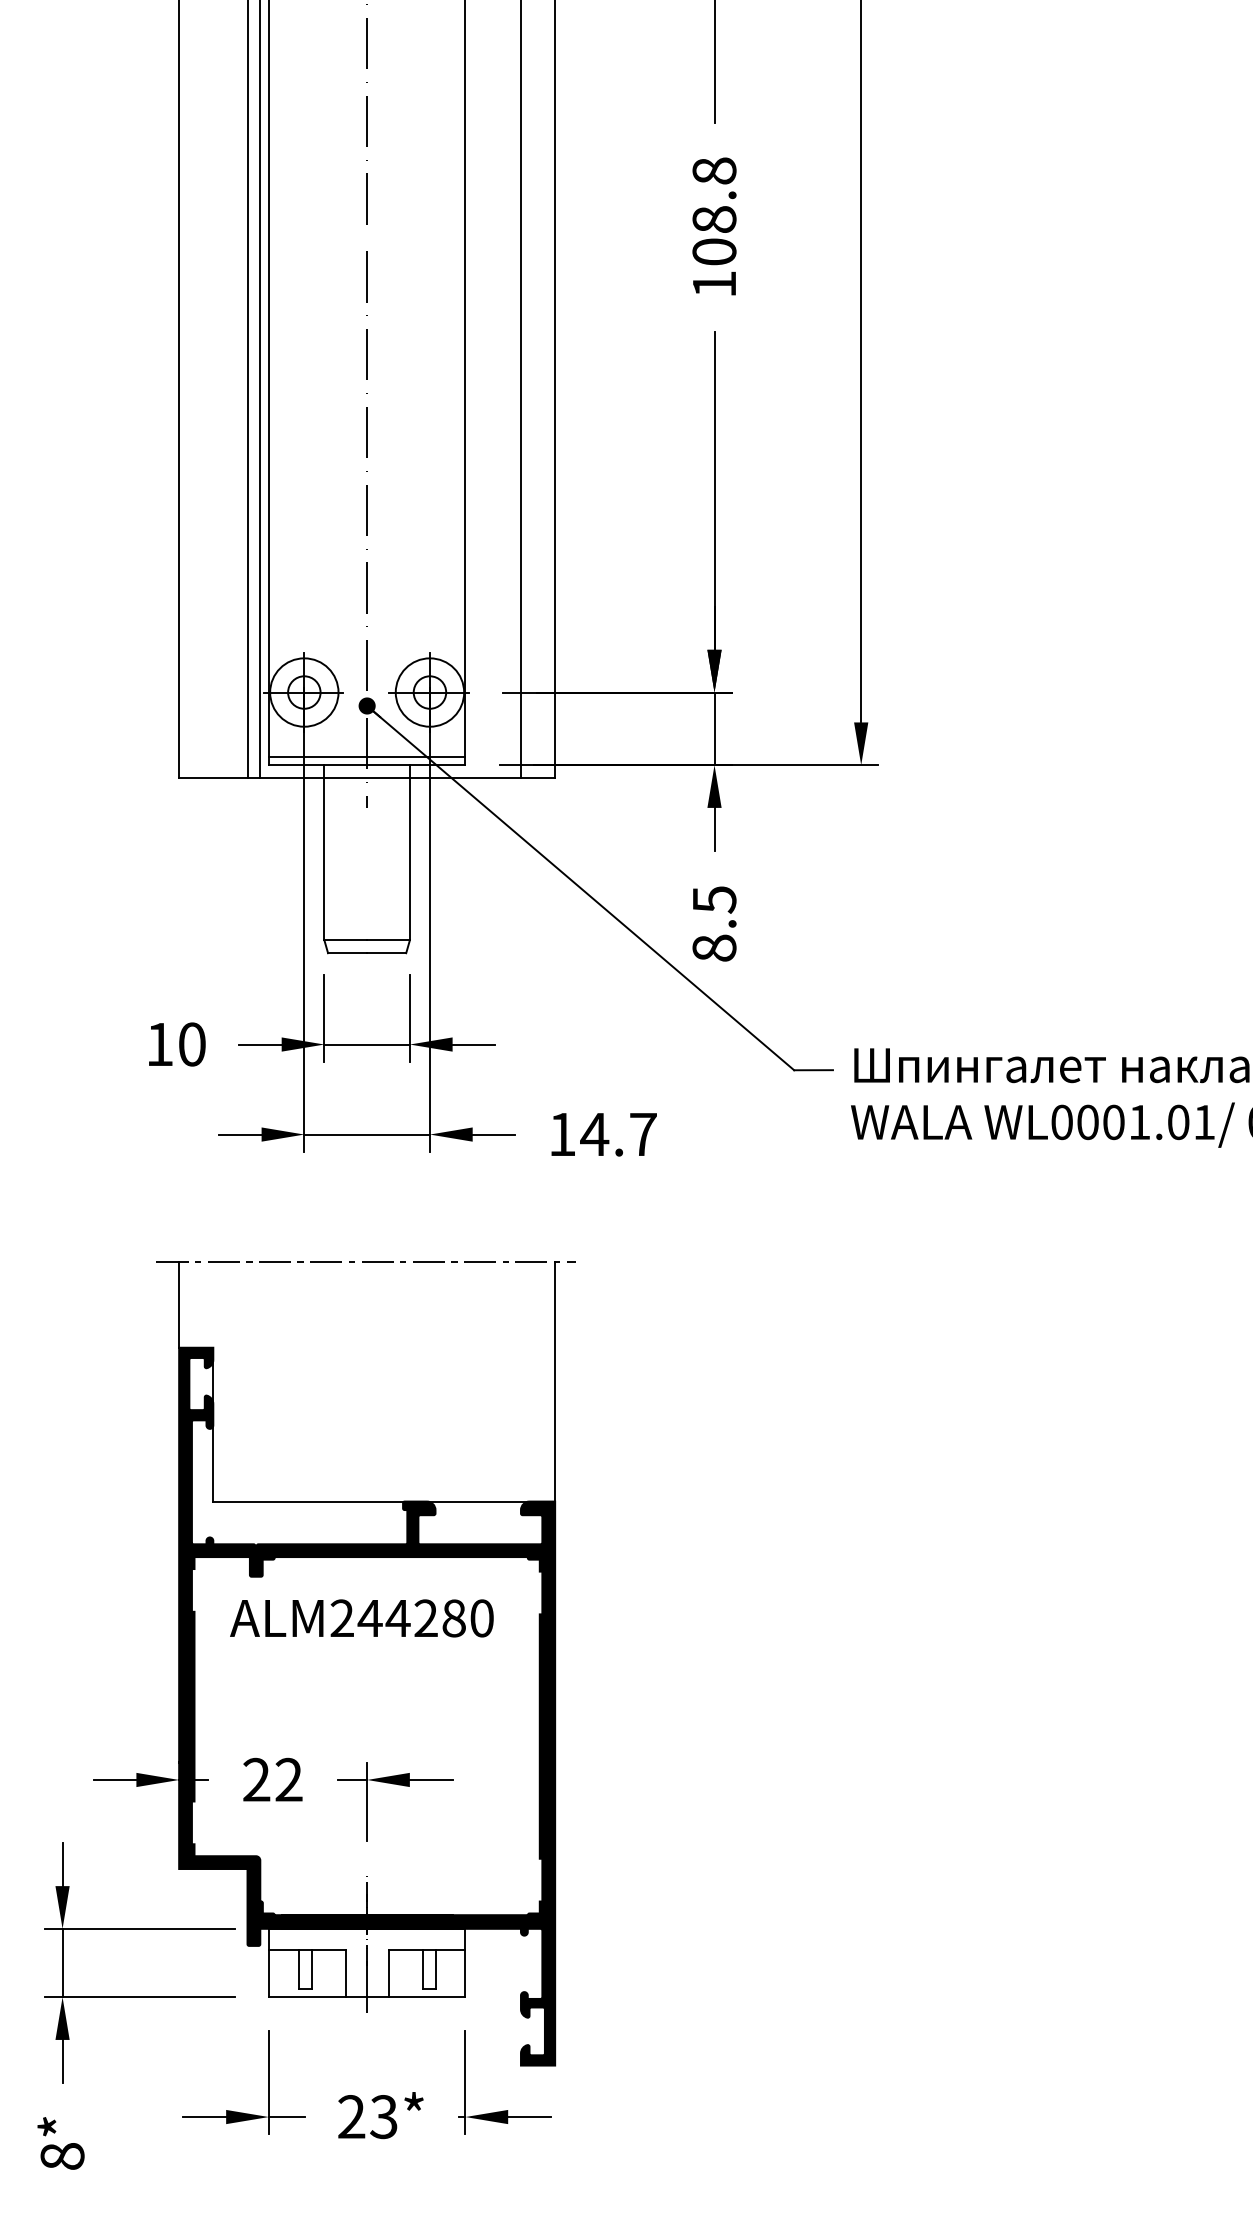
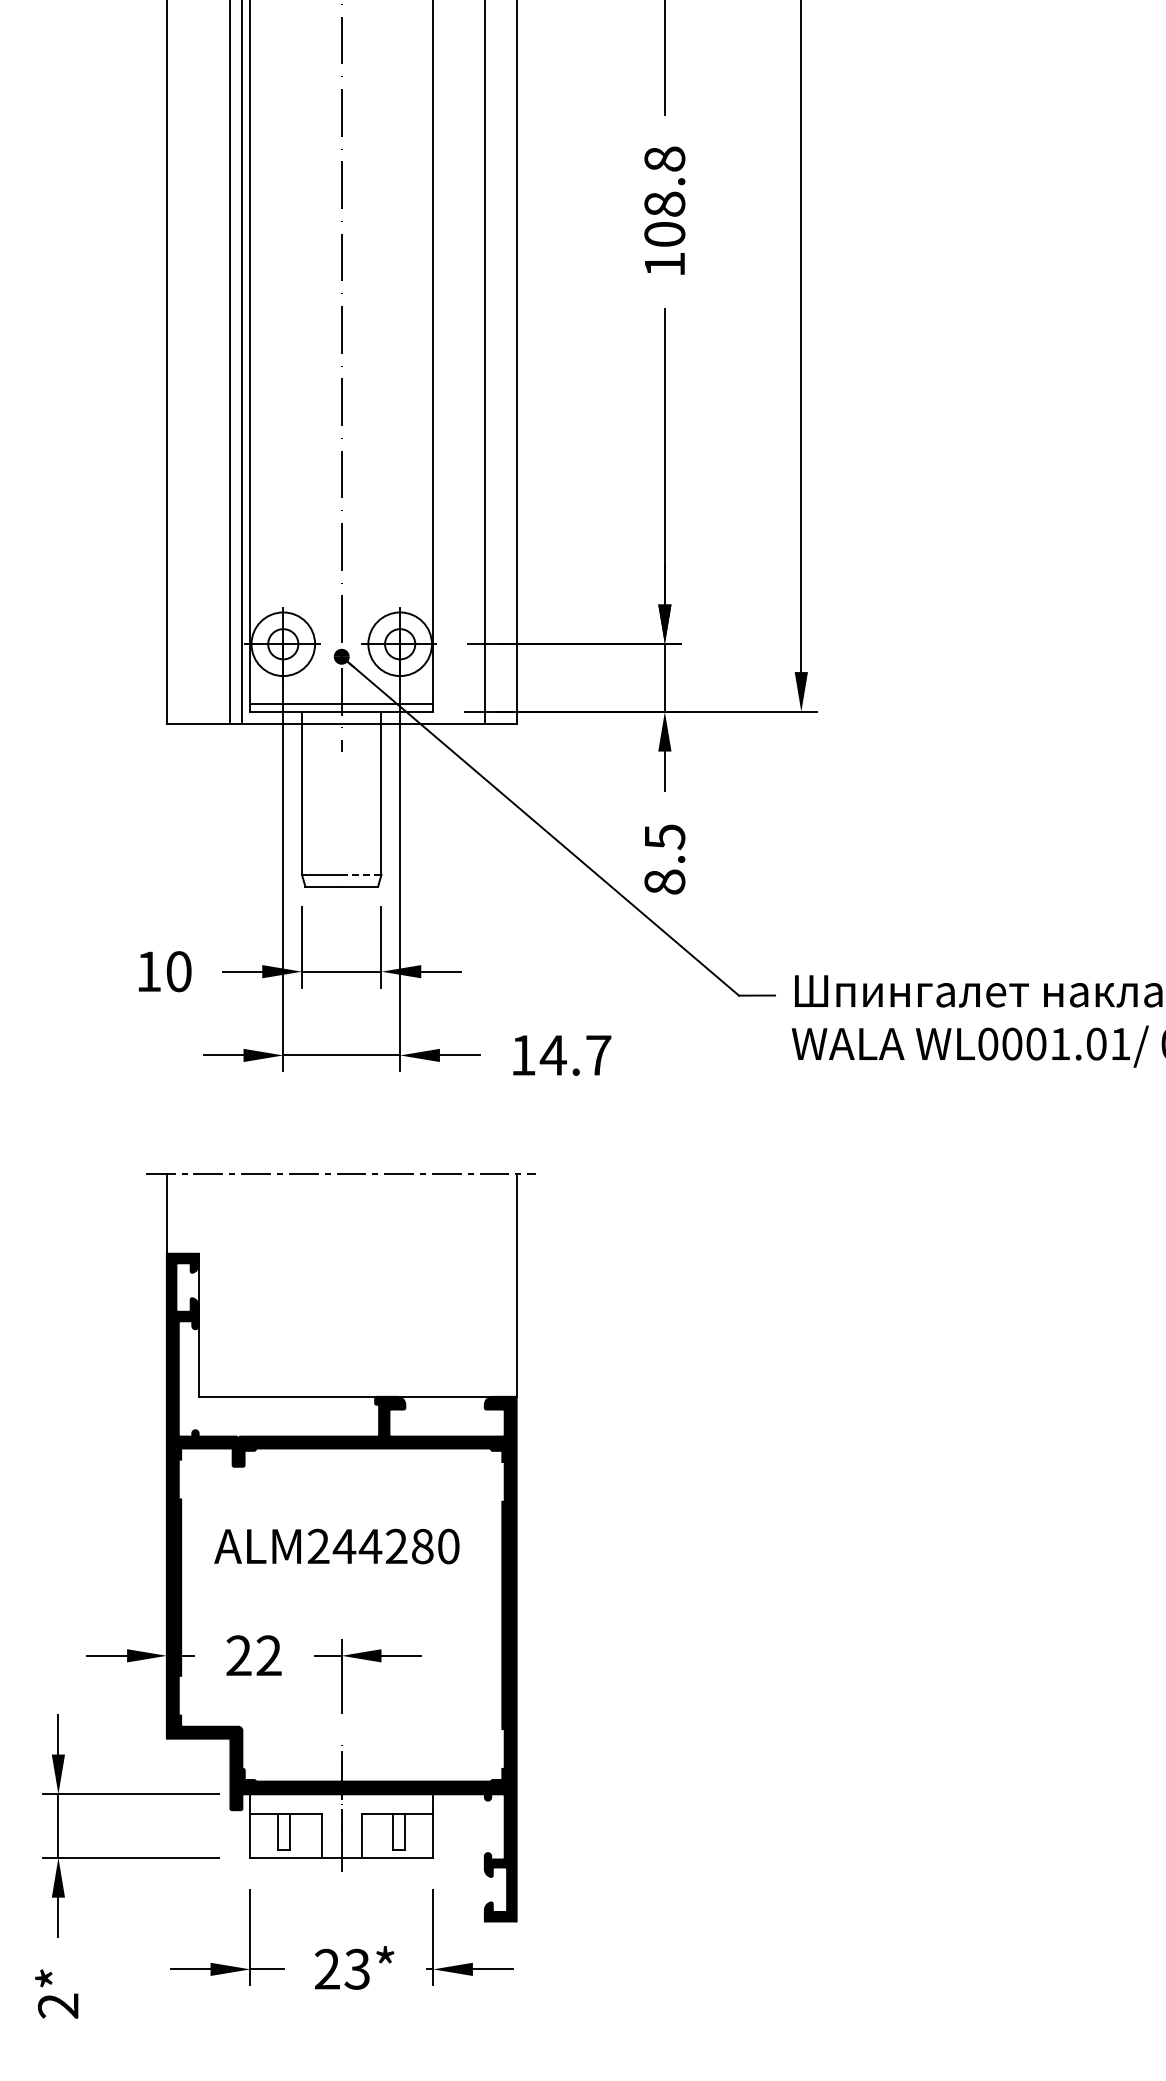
line: (388, 940) -> (361, 874), solid -> dashed
text: (361, 1618) -> (336, 1546), moved
text: (61, 2155) -> (57, 2005), 8* -> 2*

